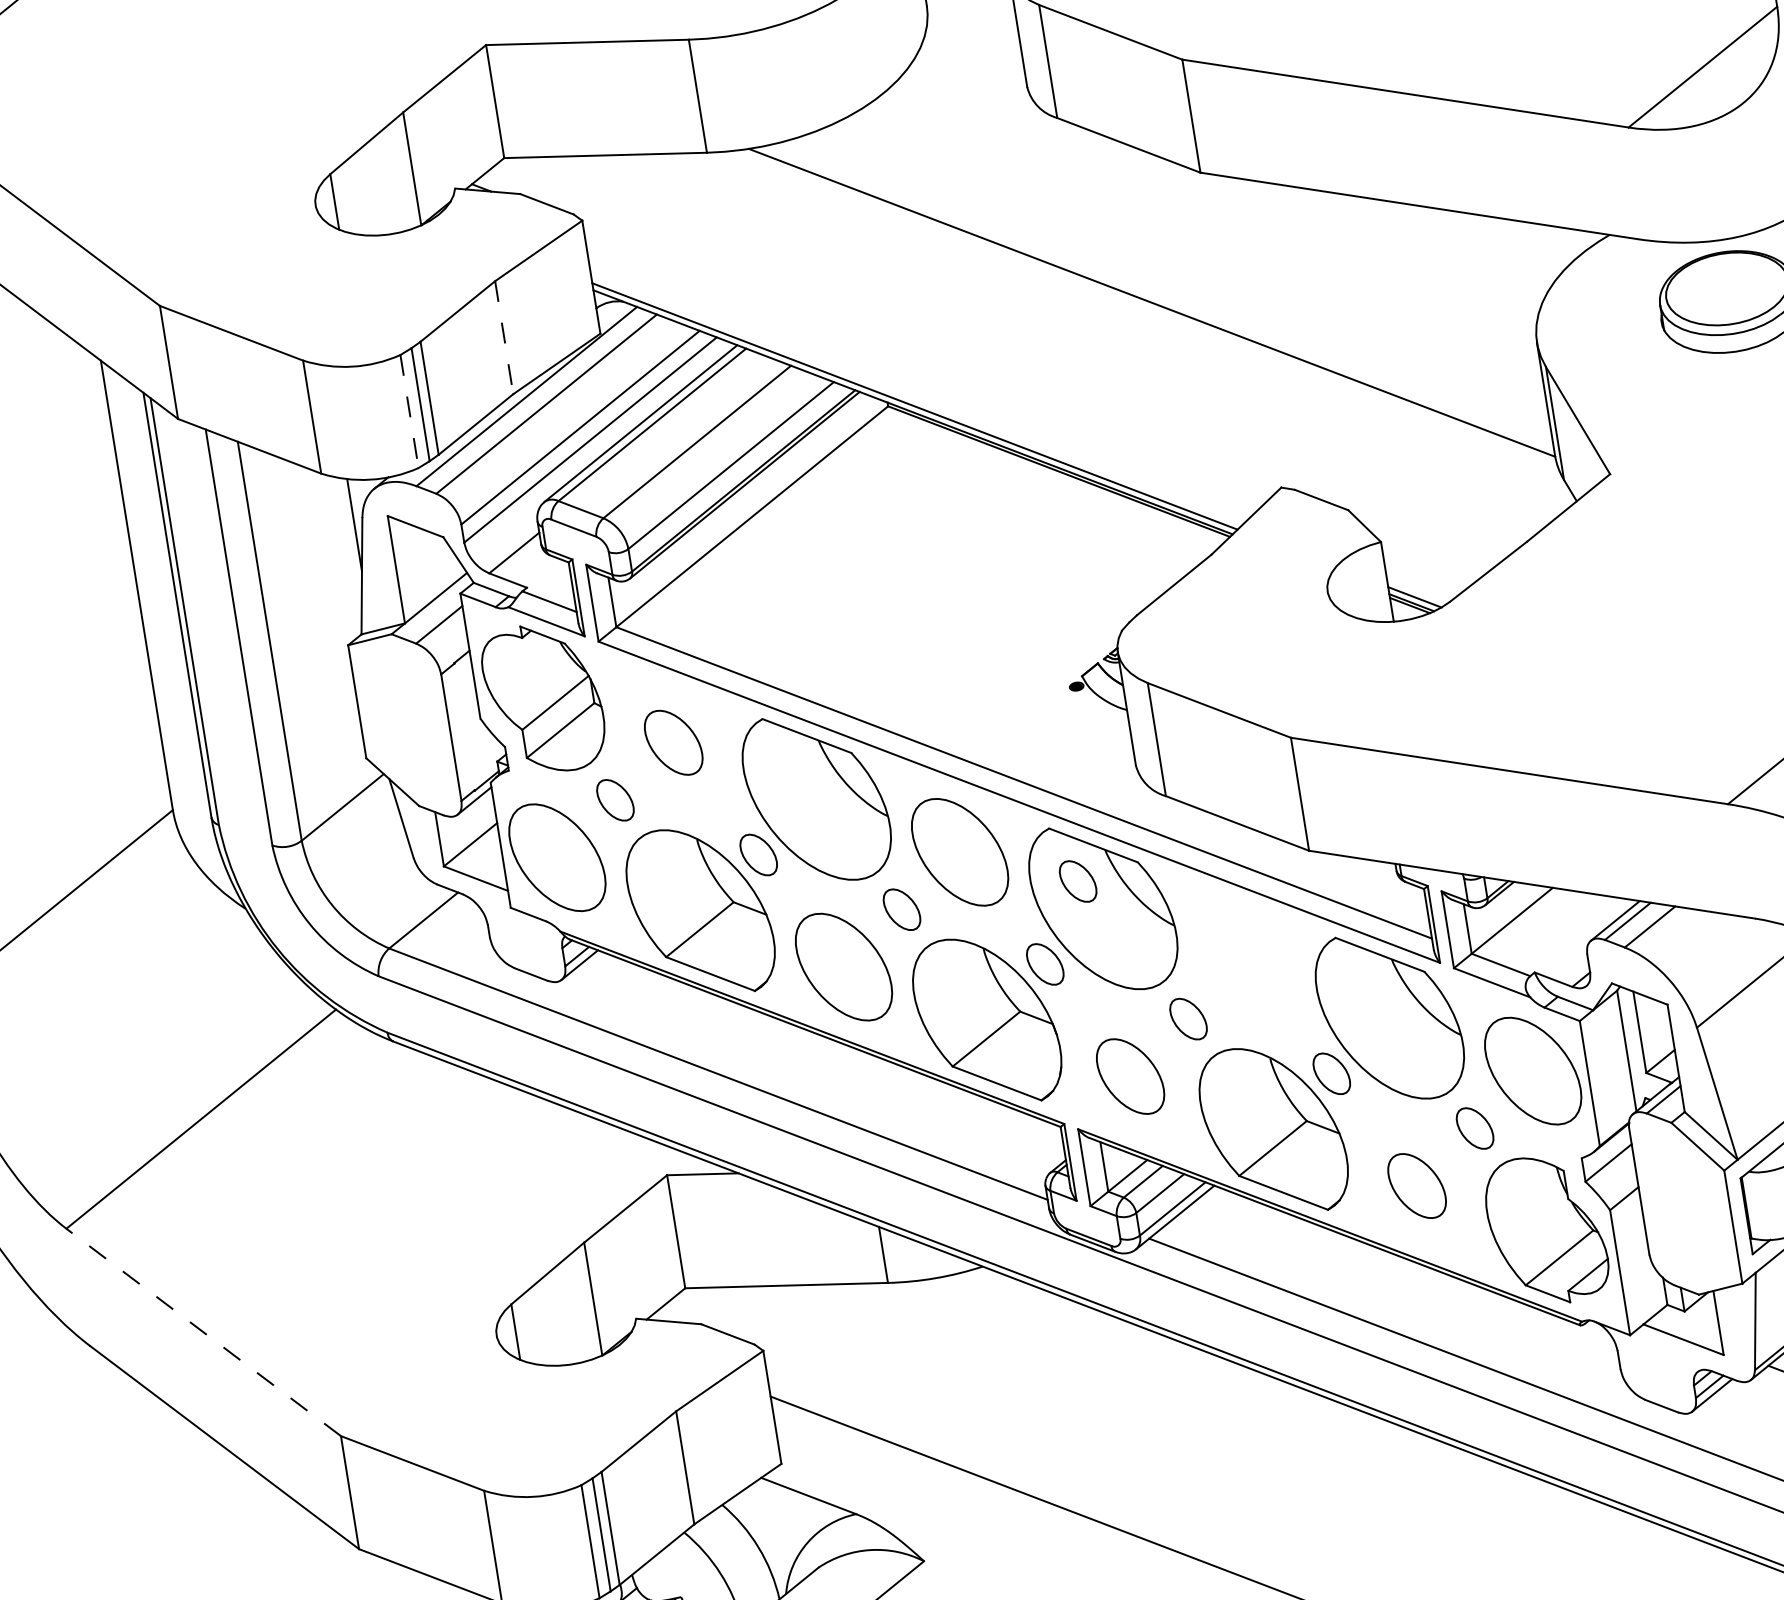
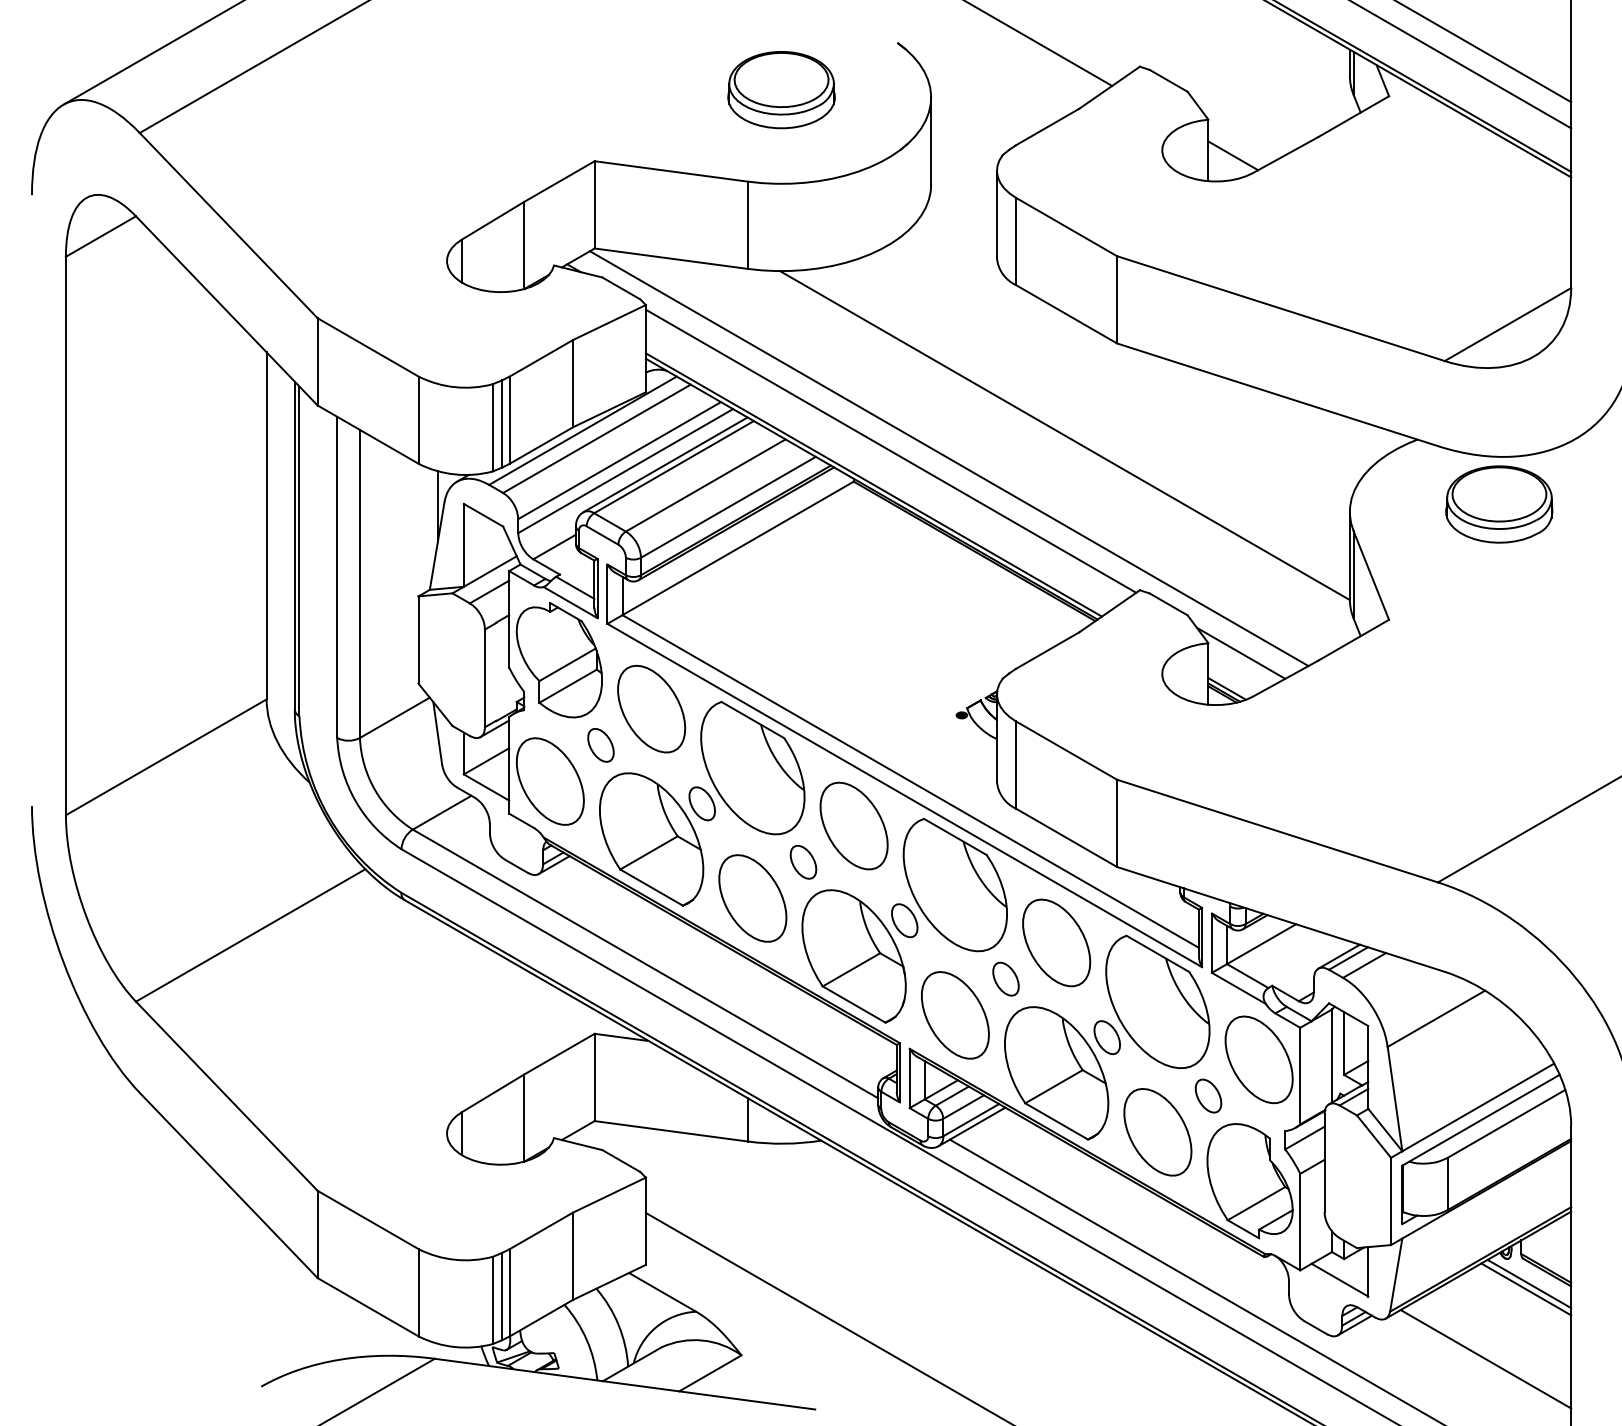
line: (504, 337) -> (573, 383), dashed -> solid
line: (1006, 356) -> (948, 458), added
line: (929, 358) -> (890, 450), added
line: (409, 411) -> (492, 427), dashed -> solid
line: (1424, 547) -> (1240, 652), added
part: (673, 742) -> (651, 708), size x1.67
part: (1078, 881) -> (939, 862), removed
part: (1246, 961) -> (1056, 942), added
part: (1130, 1076) -> (955, 1015), size x1.43
part: (1416, 1186) -> (1157, 1132), size x1.67
line: (203, 1331) -> (226, 1095), dashed -> solid

